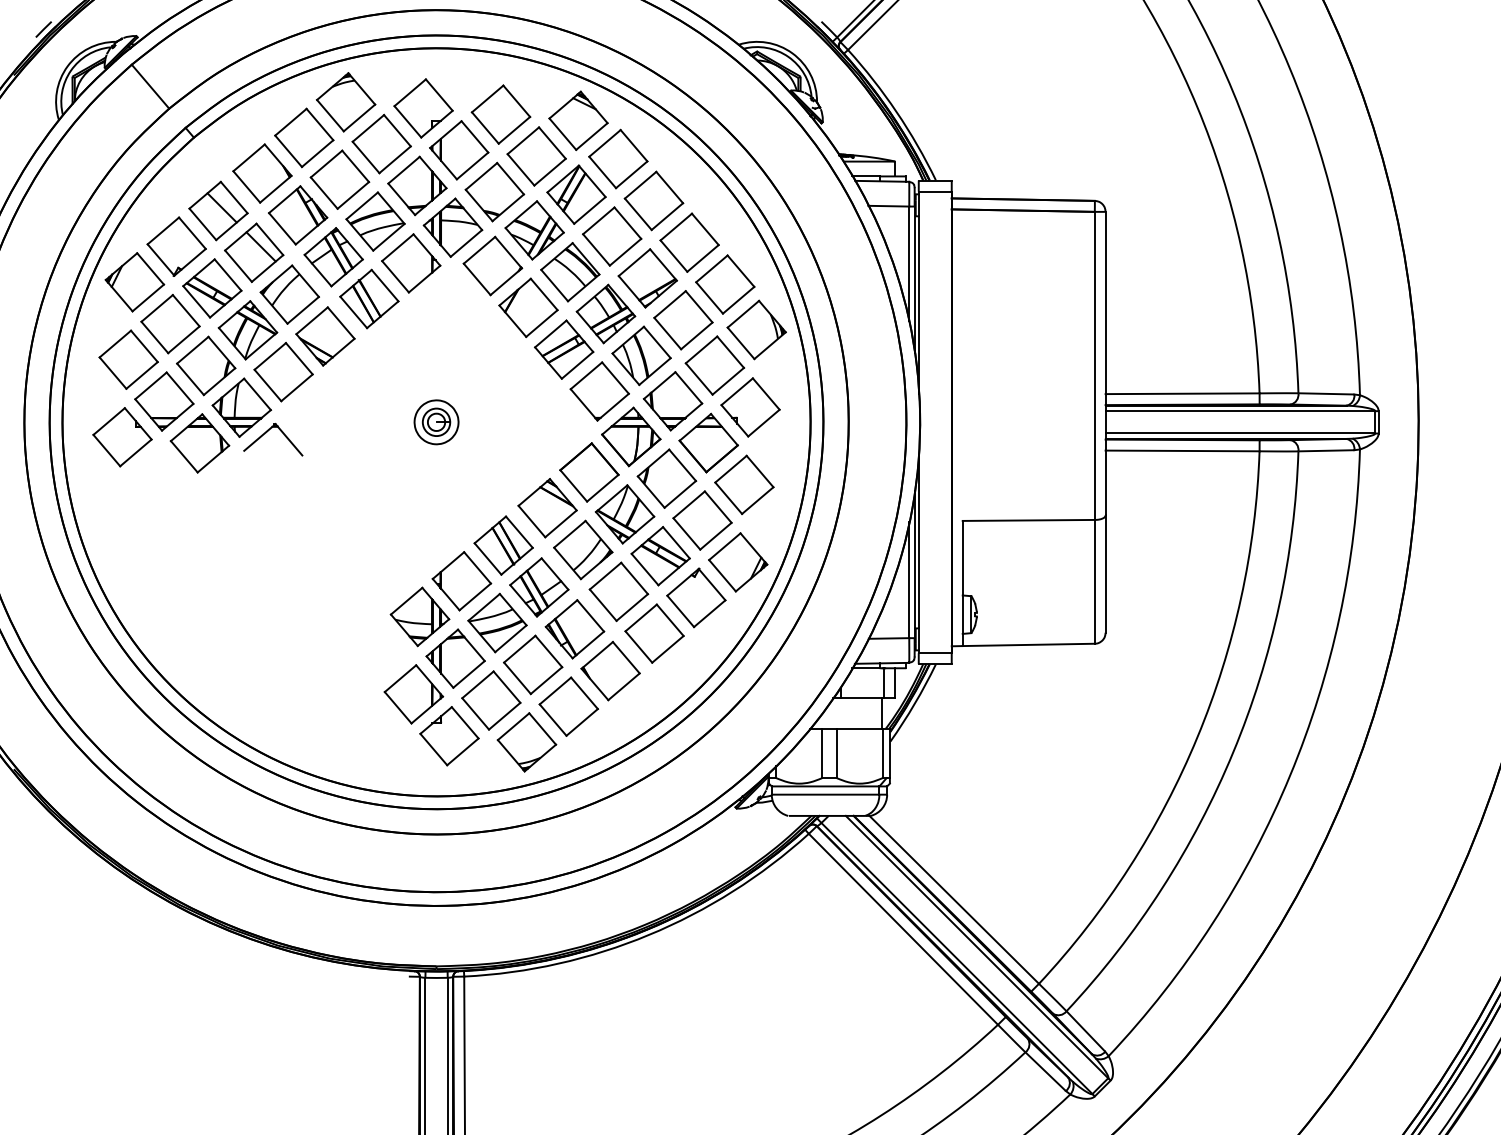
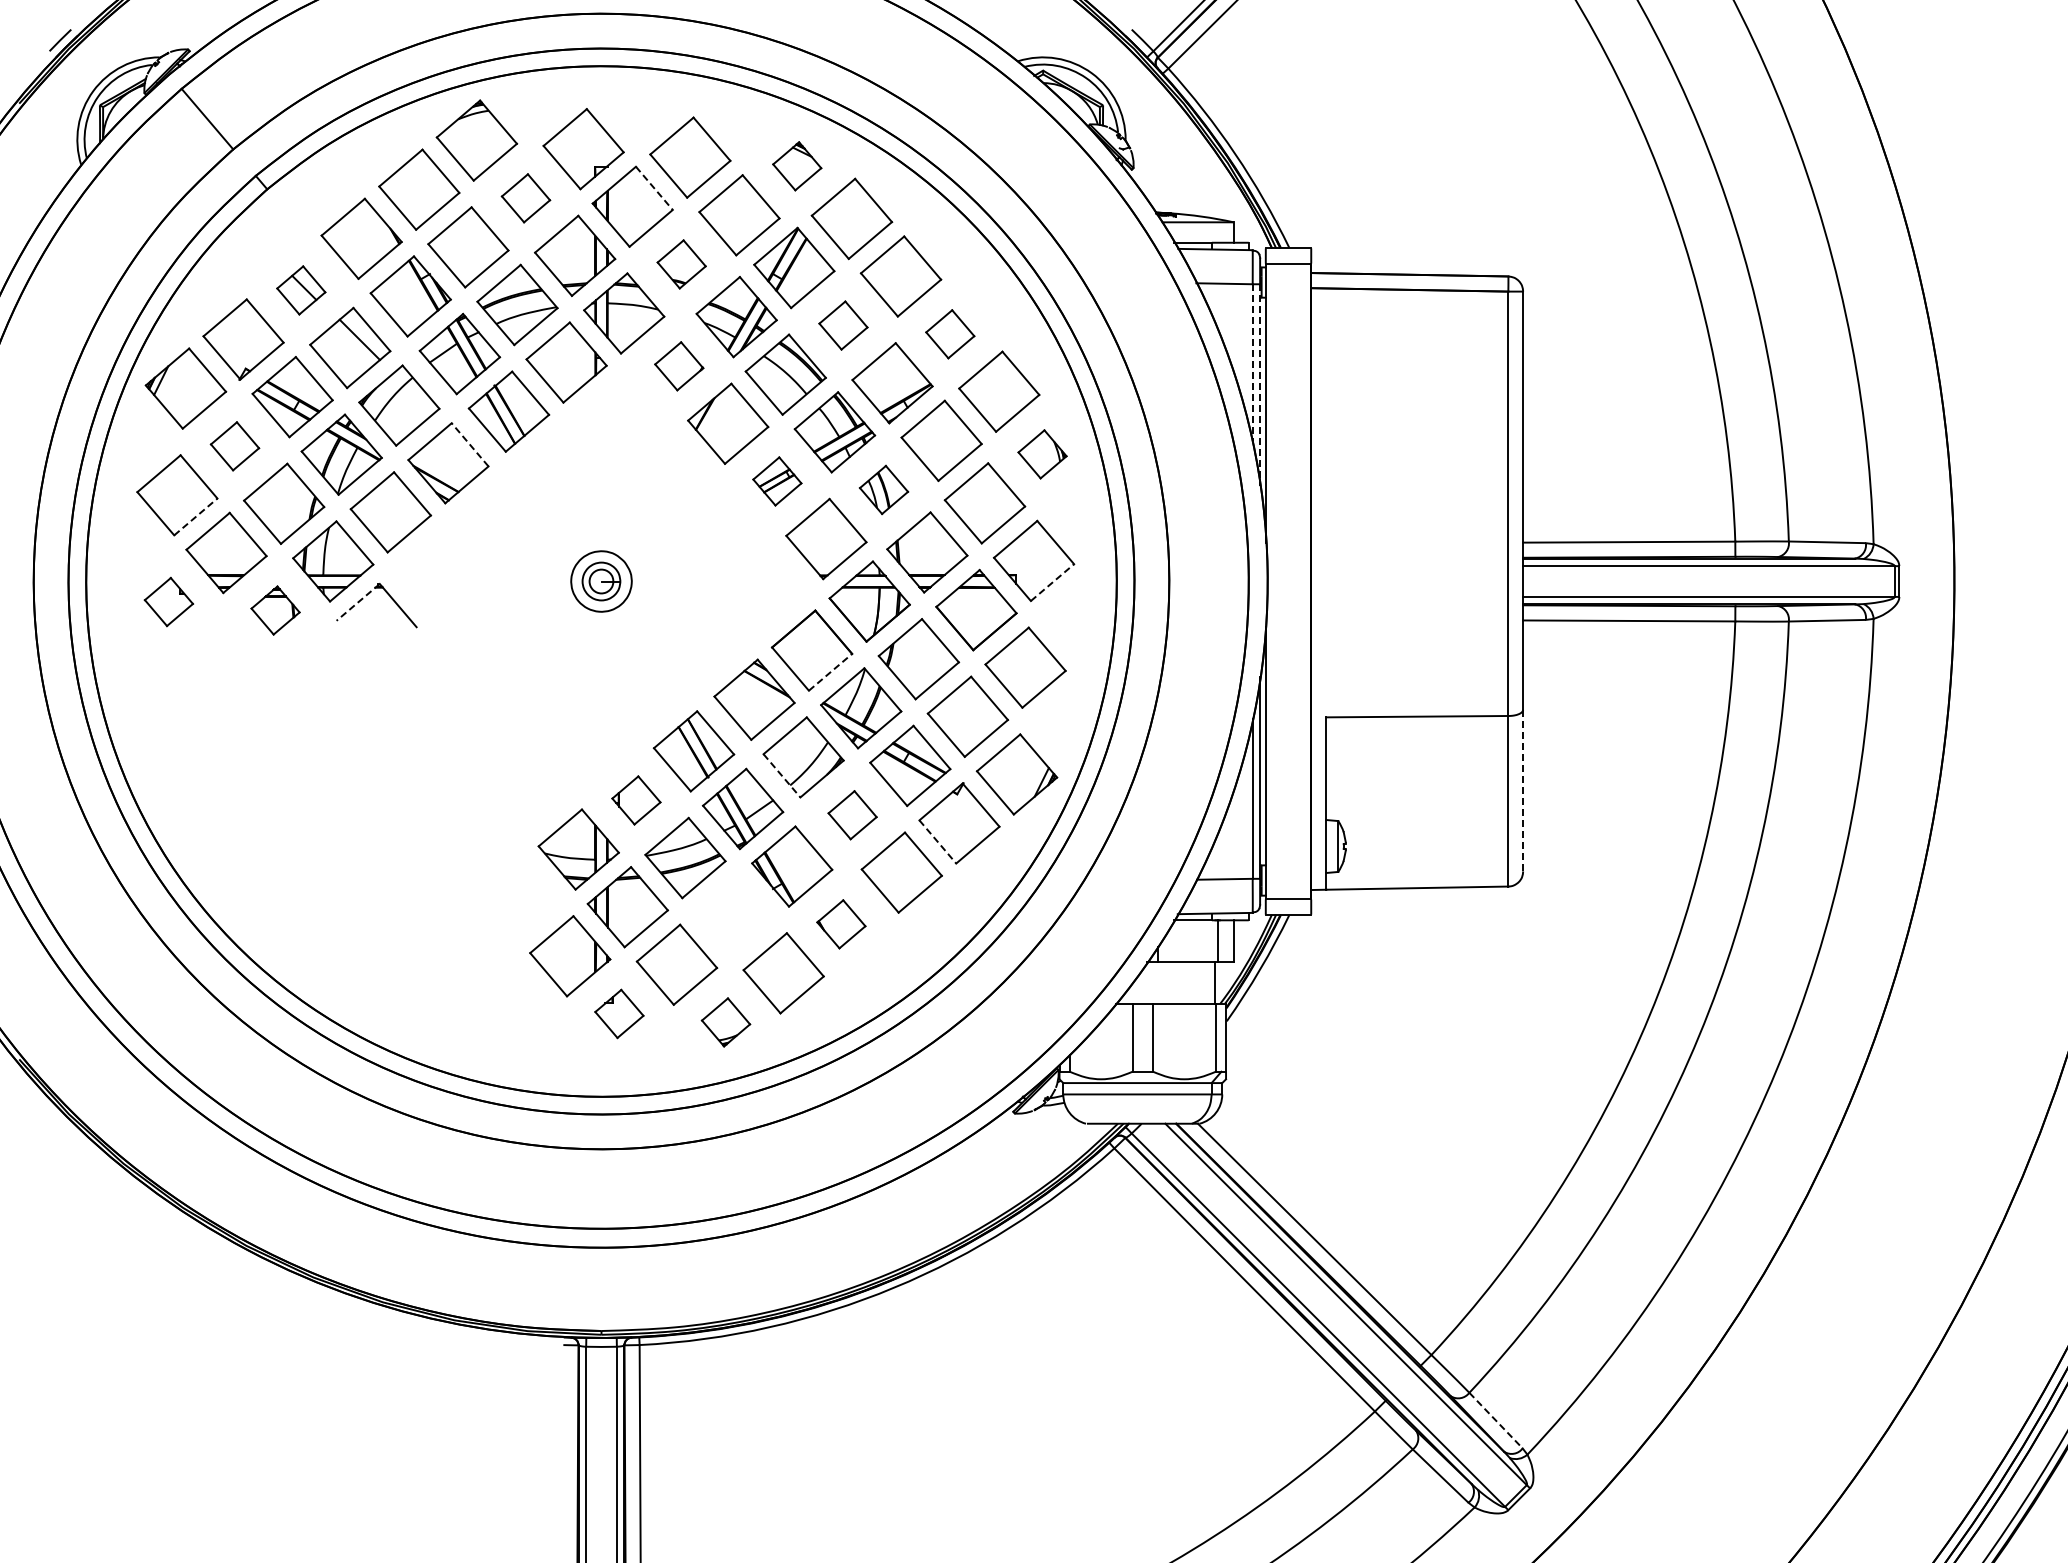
part: (578, 121) -> (797, 166), size x0.6
line: (475, 137) -> (654, 188), solid -> dashed
part: (381, 144) -> (525, 198), size x0.6
part: (494, 192) -> (681, 264), size x0.6
part: (218, 211) -> (301, 290), size x0.6
part: (612, 236) -> (843, 325), size x0.6
part: (689, 243) -> (950, 334), size x0.6
line: (909, 263) -> (1252, 362), solid -> dashed
part: (493, 266) -> (679, 366), size x0.6
line: (914, 280) -> (1260, 385), solid -> dashed
line: (340, 322) -> (469, 444), solid -> dashed
part: (170, 324) -> (234, 446), size x0.6
part: (756, 330) -> (1042, 454), size x0.6
part: (564, 349) -> (777, 481), size x0.6
part: (641, 355) -> (883, 489), size x0.6
line: (142, 375) -> (196, 516), solid -> dashed
line: (763, 423) -> (1052, 582), solid -> dashed
part: (122, 436) -> (168, 601), size x0.6
line: (259, 437) -> (357, 602), solid -> dashed
part: (199, 443) -> (275, 610), size x0.6
line: (602, 487) -> (830, 671), solid -> dashed
line: (567, 563) -> (782, 776), solid -> dashed
line: (1105, 574) -> (1523, 790), solid -> dashed
part: (461, 581) -> (636, 800), size x0.6
part: (618, 592) -> (852, 815), size x0.6
line: (681, 611) -> (938, 842), solid -> dashed
part: (533, 664) -> (734, 915), removed
part: (610, 671) -> (841, 924), size x0.6
part: (449, 735) -> (619, 1013), size x0.6
part: (526, 742) -> (725, 1022), size x0.6
line: (1085, 1031) -> (1495, 1420), solid -> dashed

